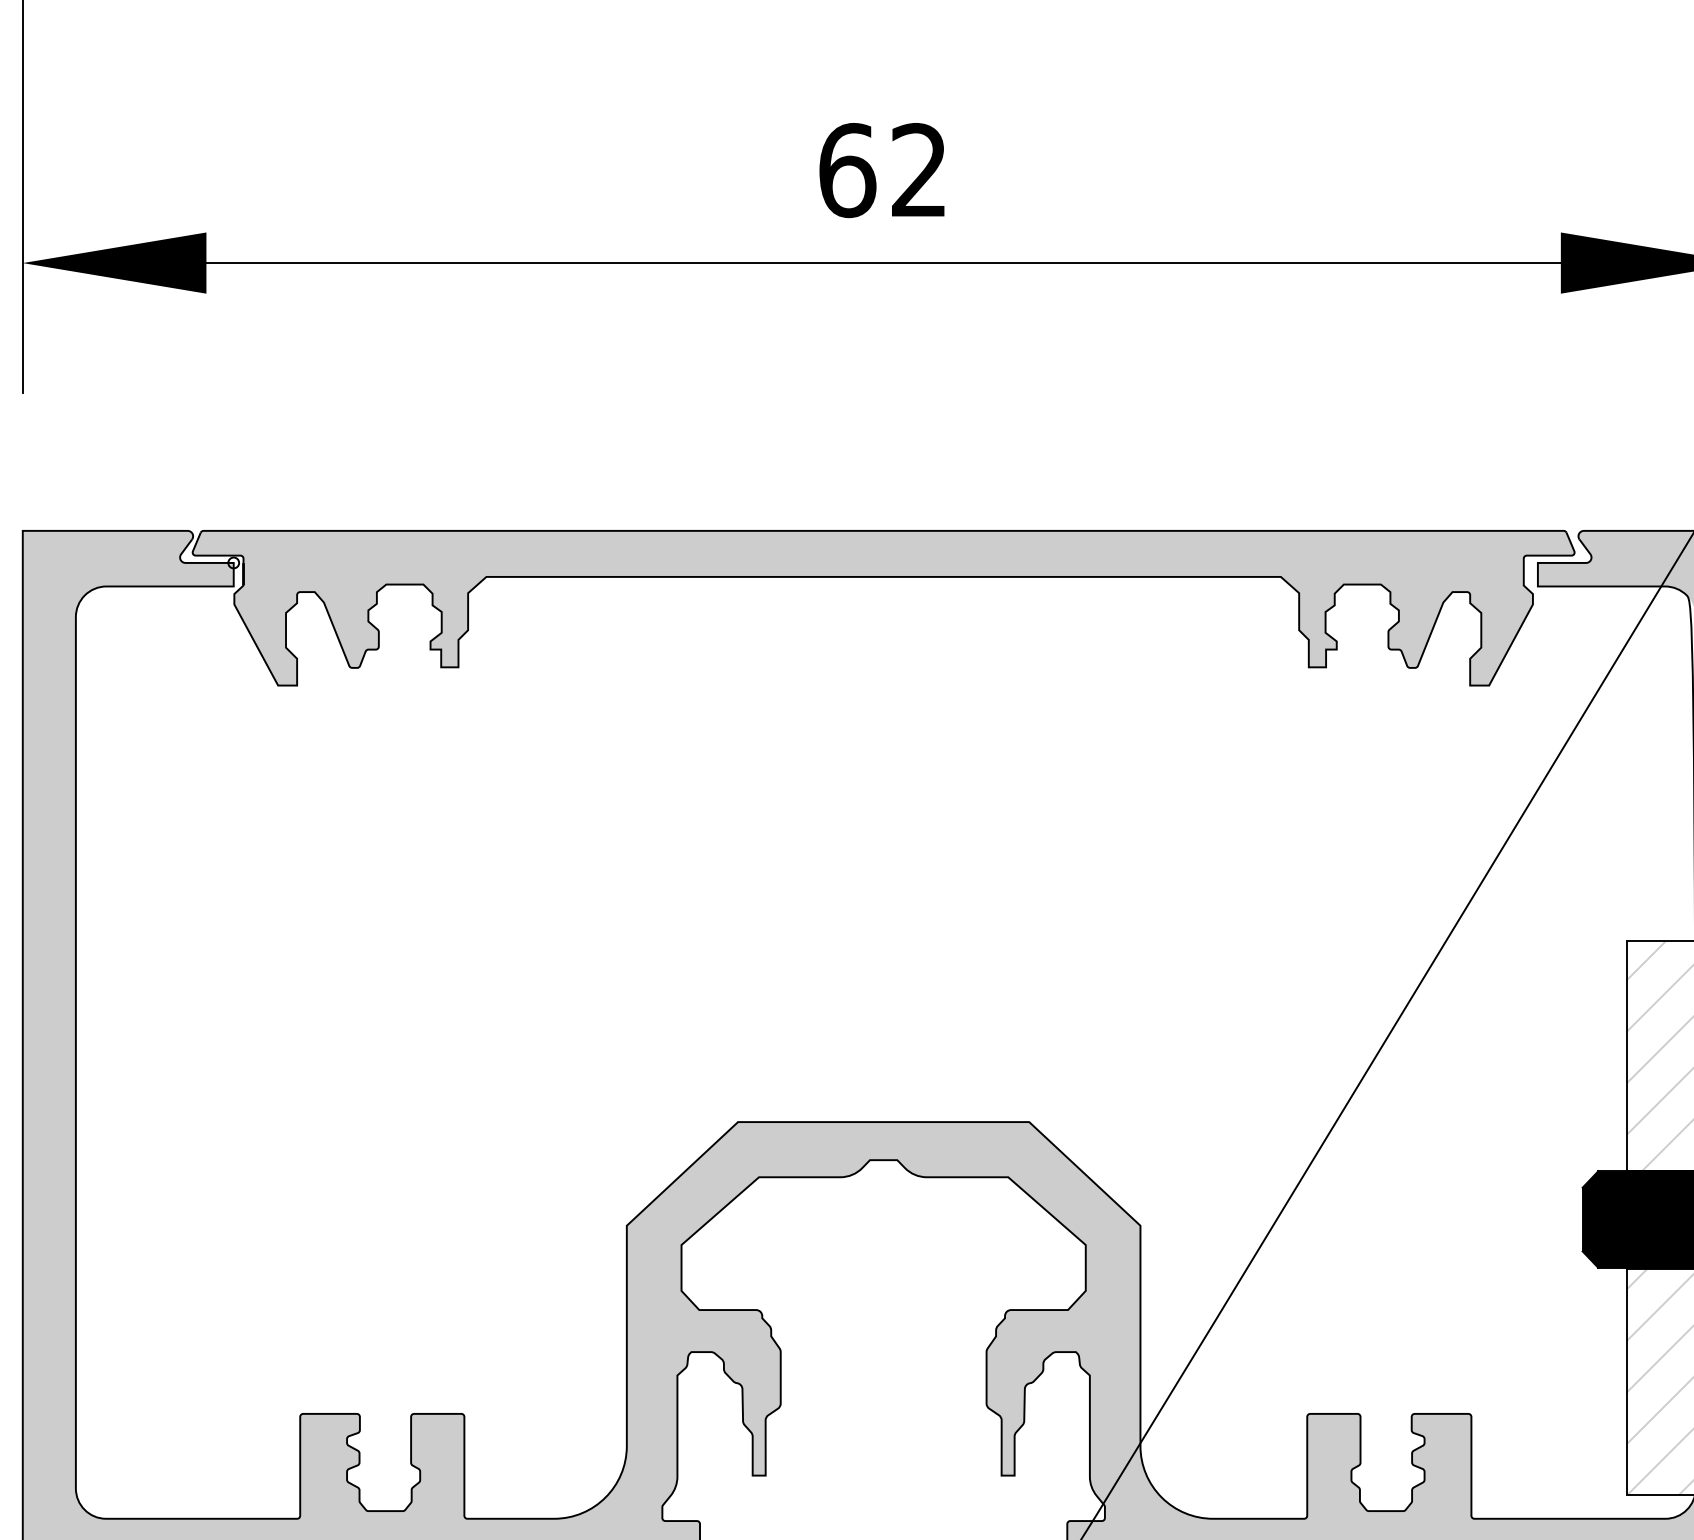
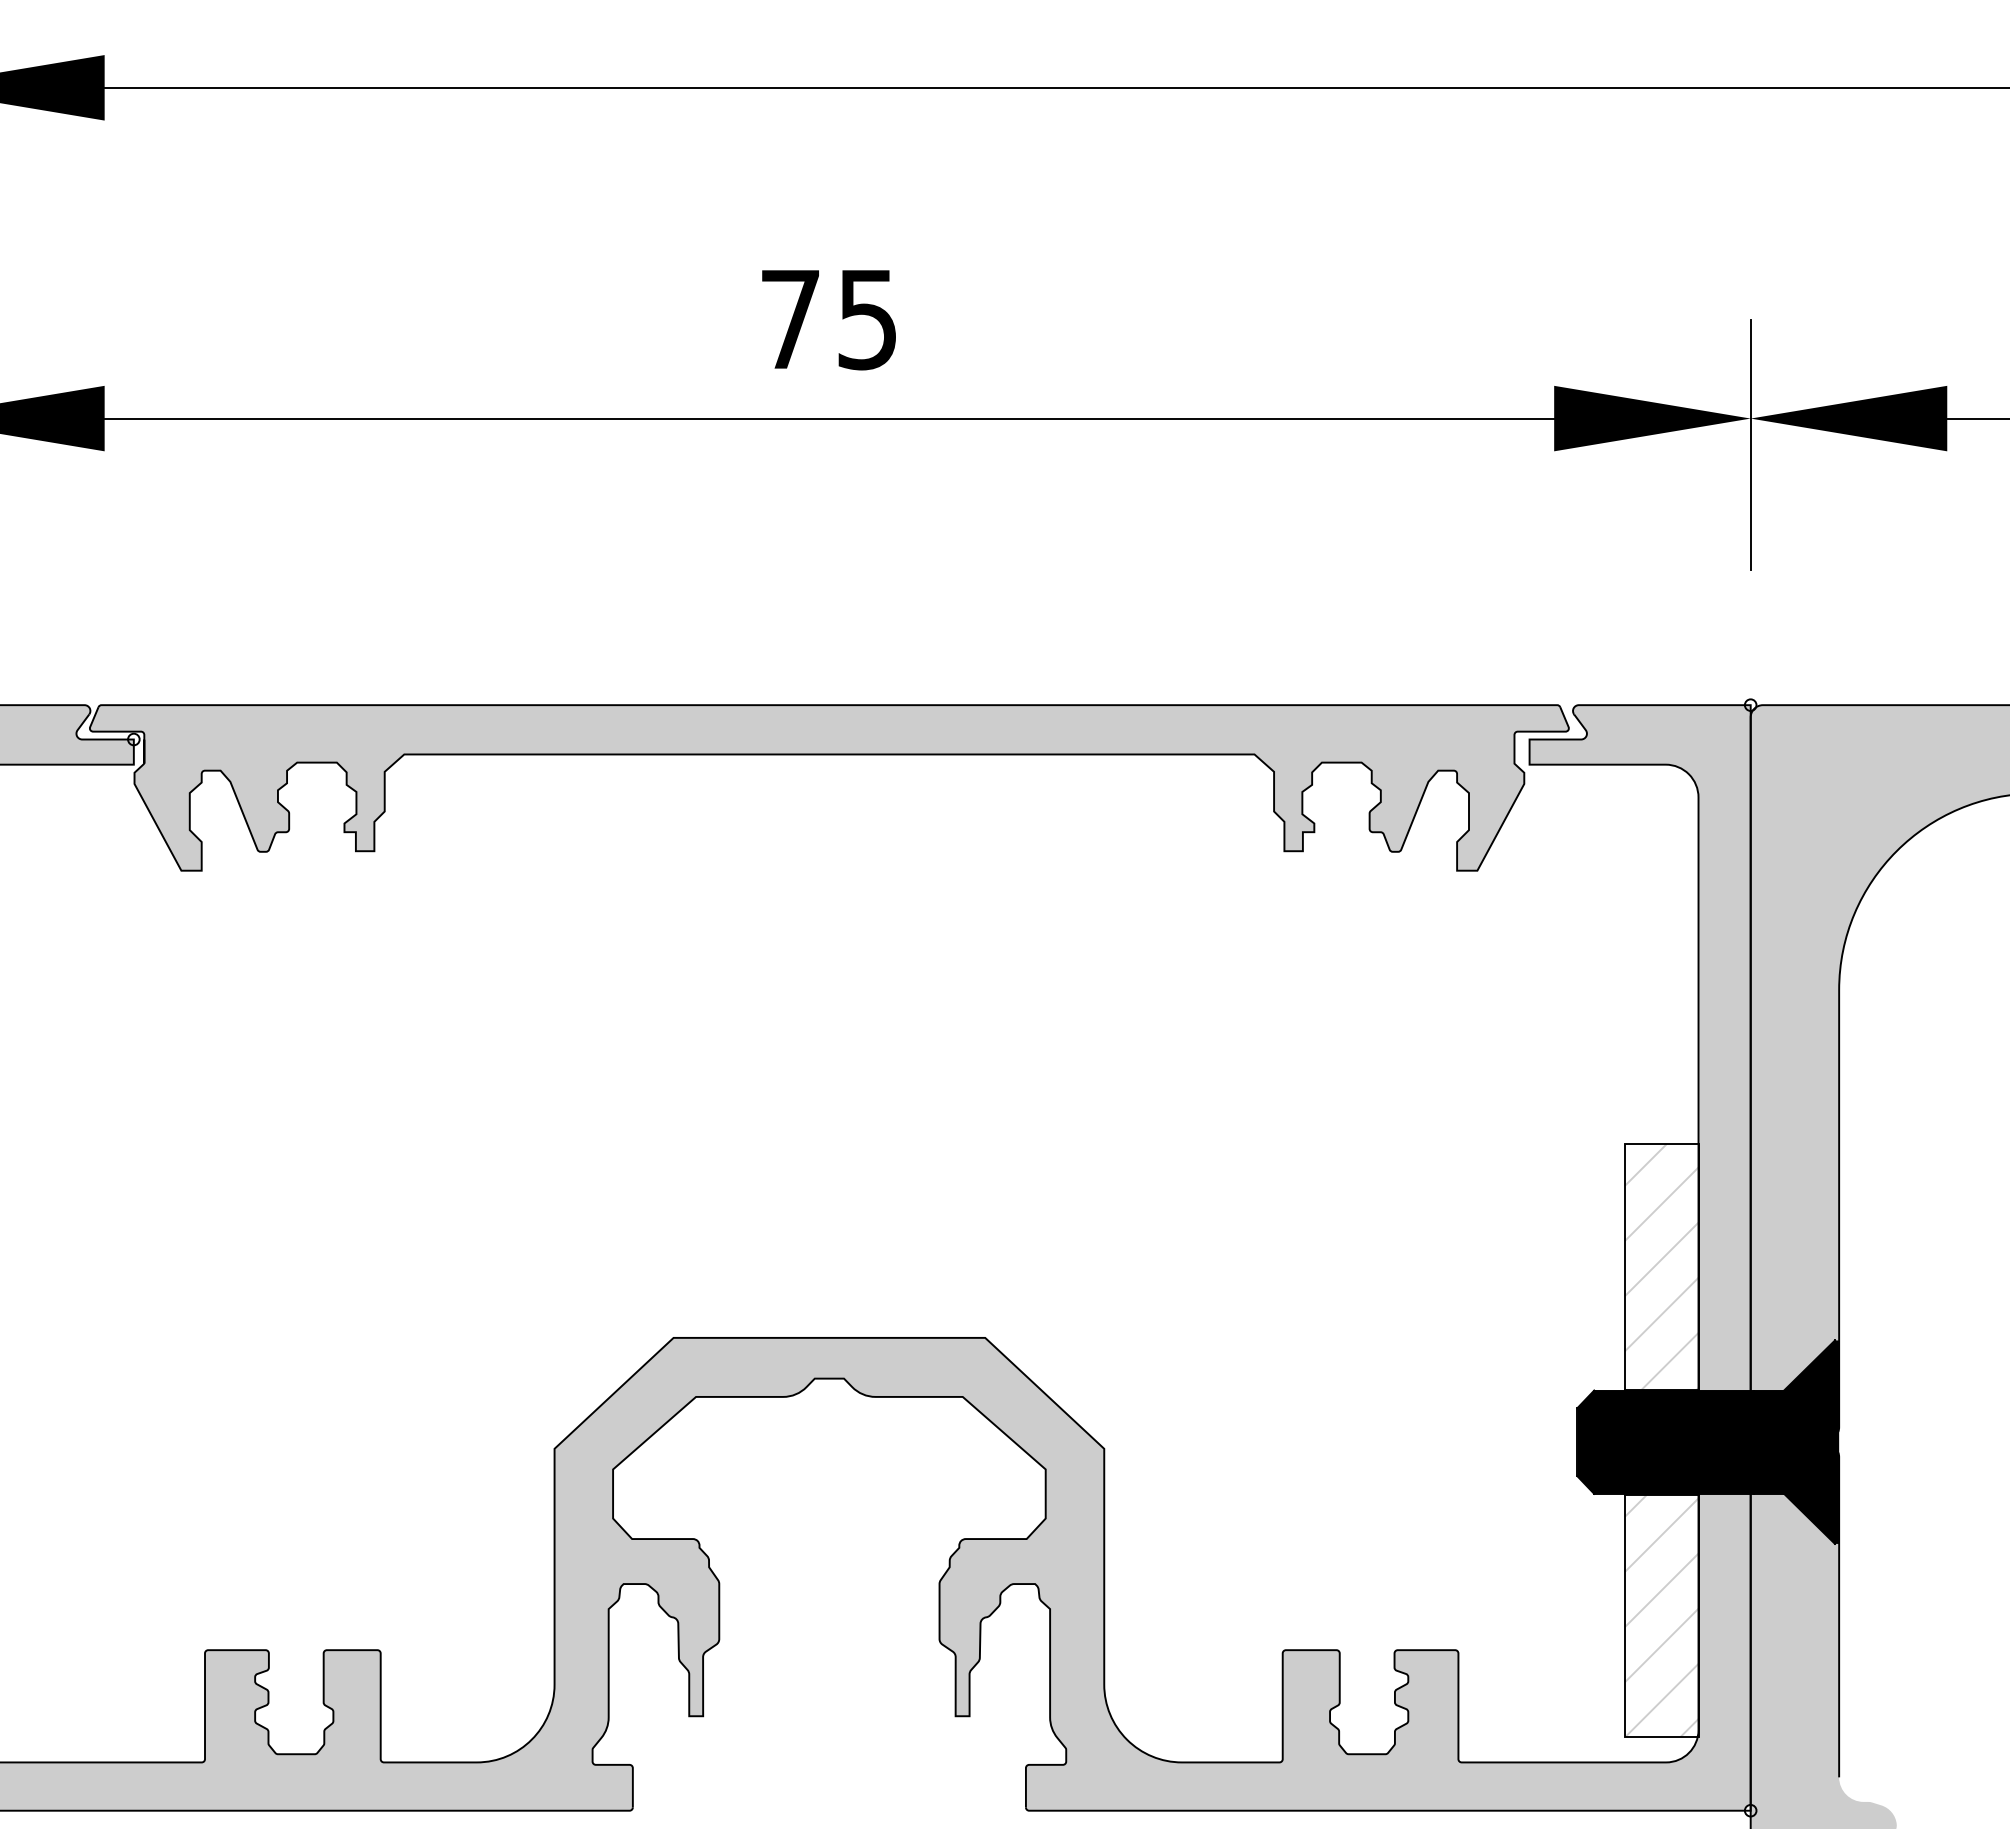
text: (881, 170) -> (827, 319), 62 -> 75

